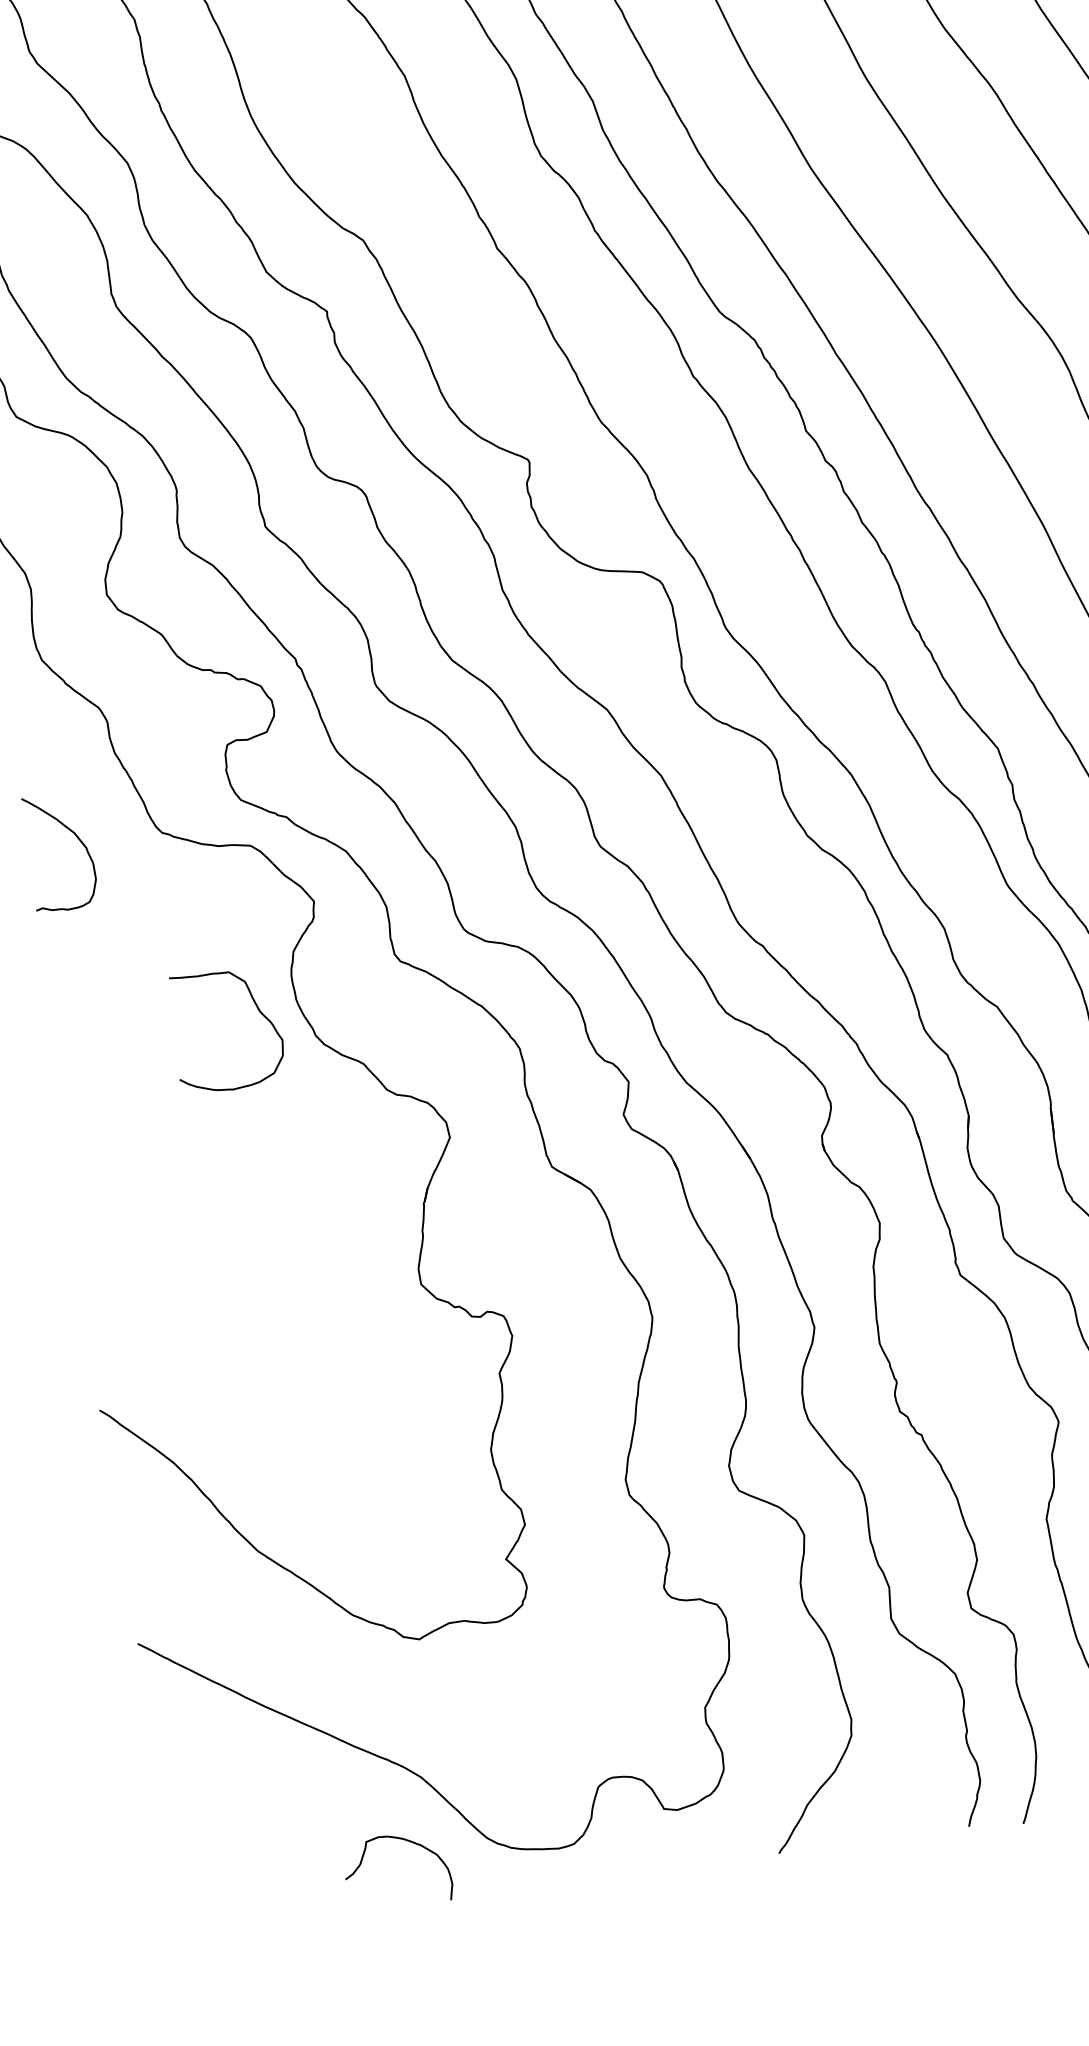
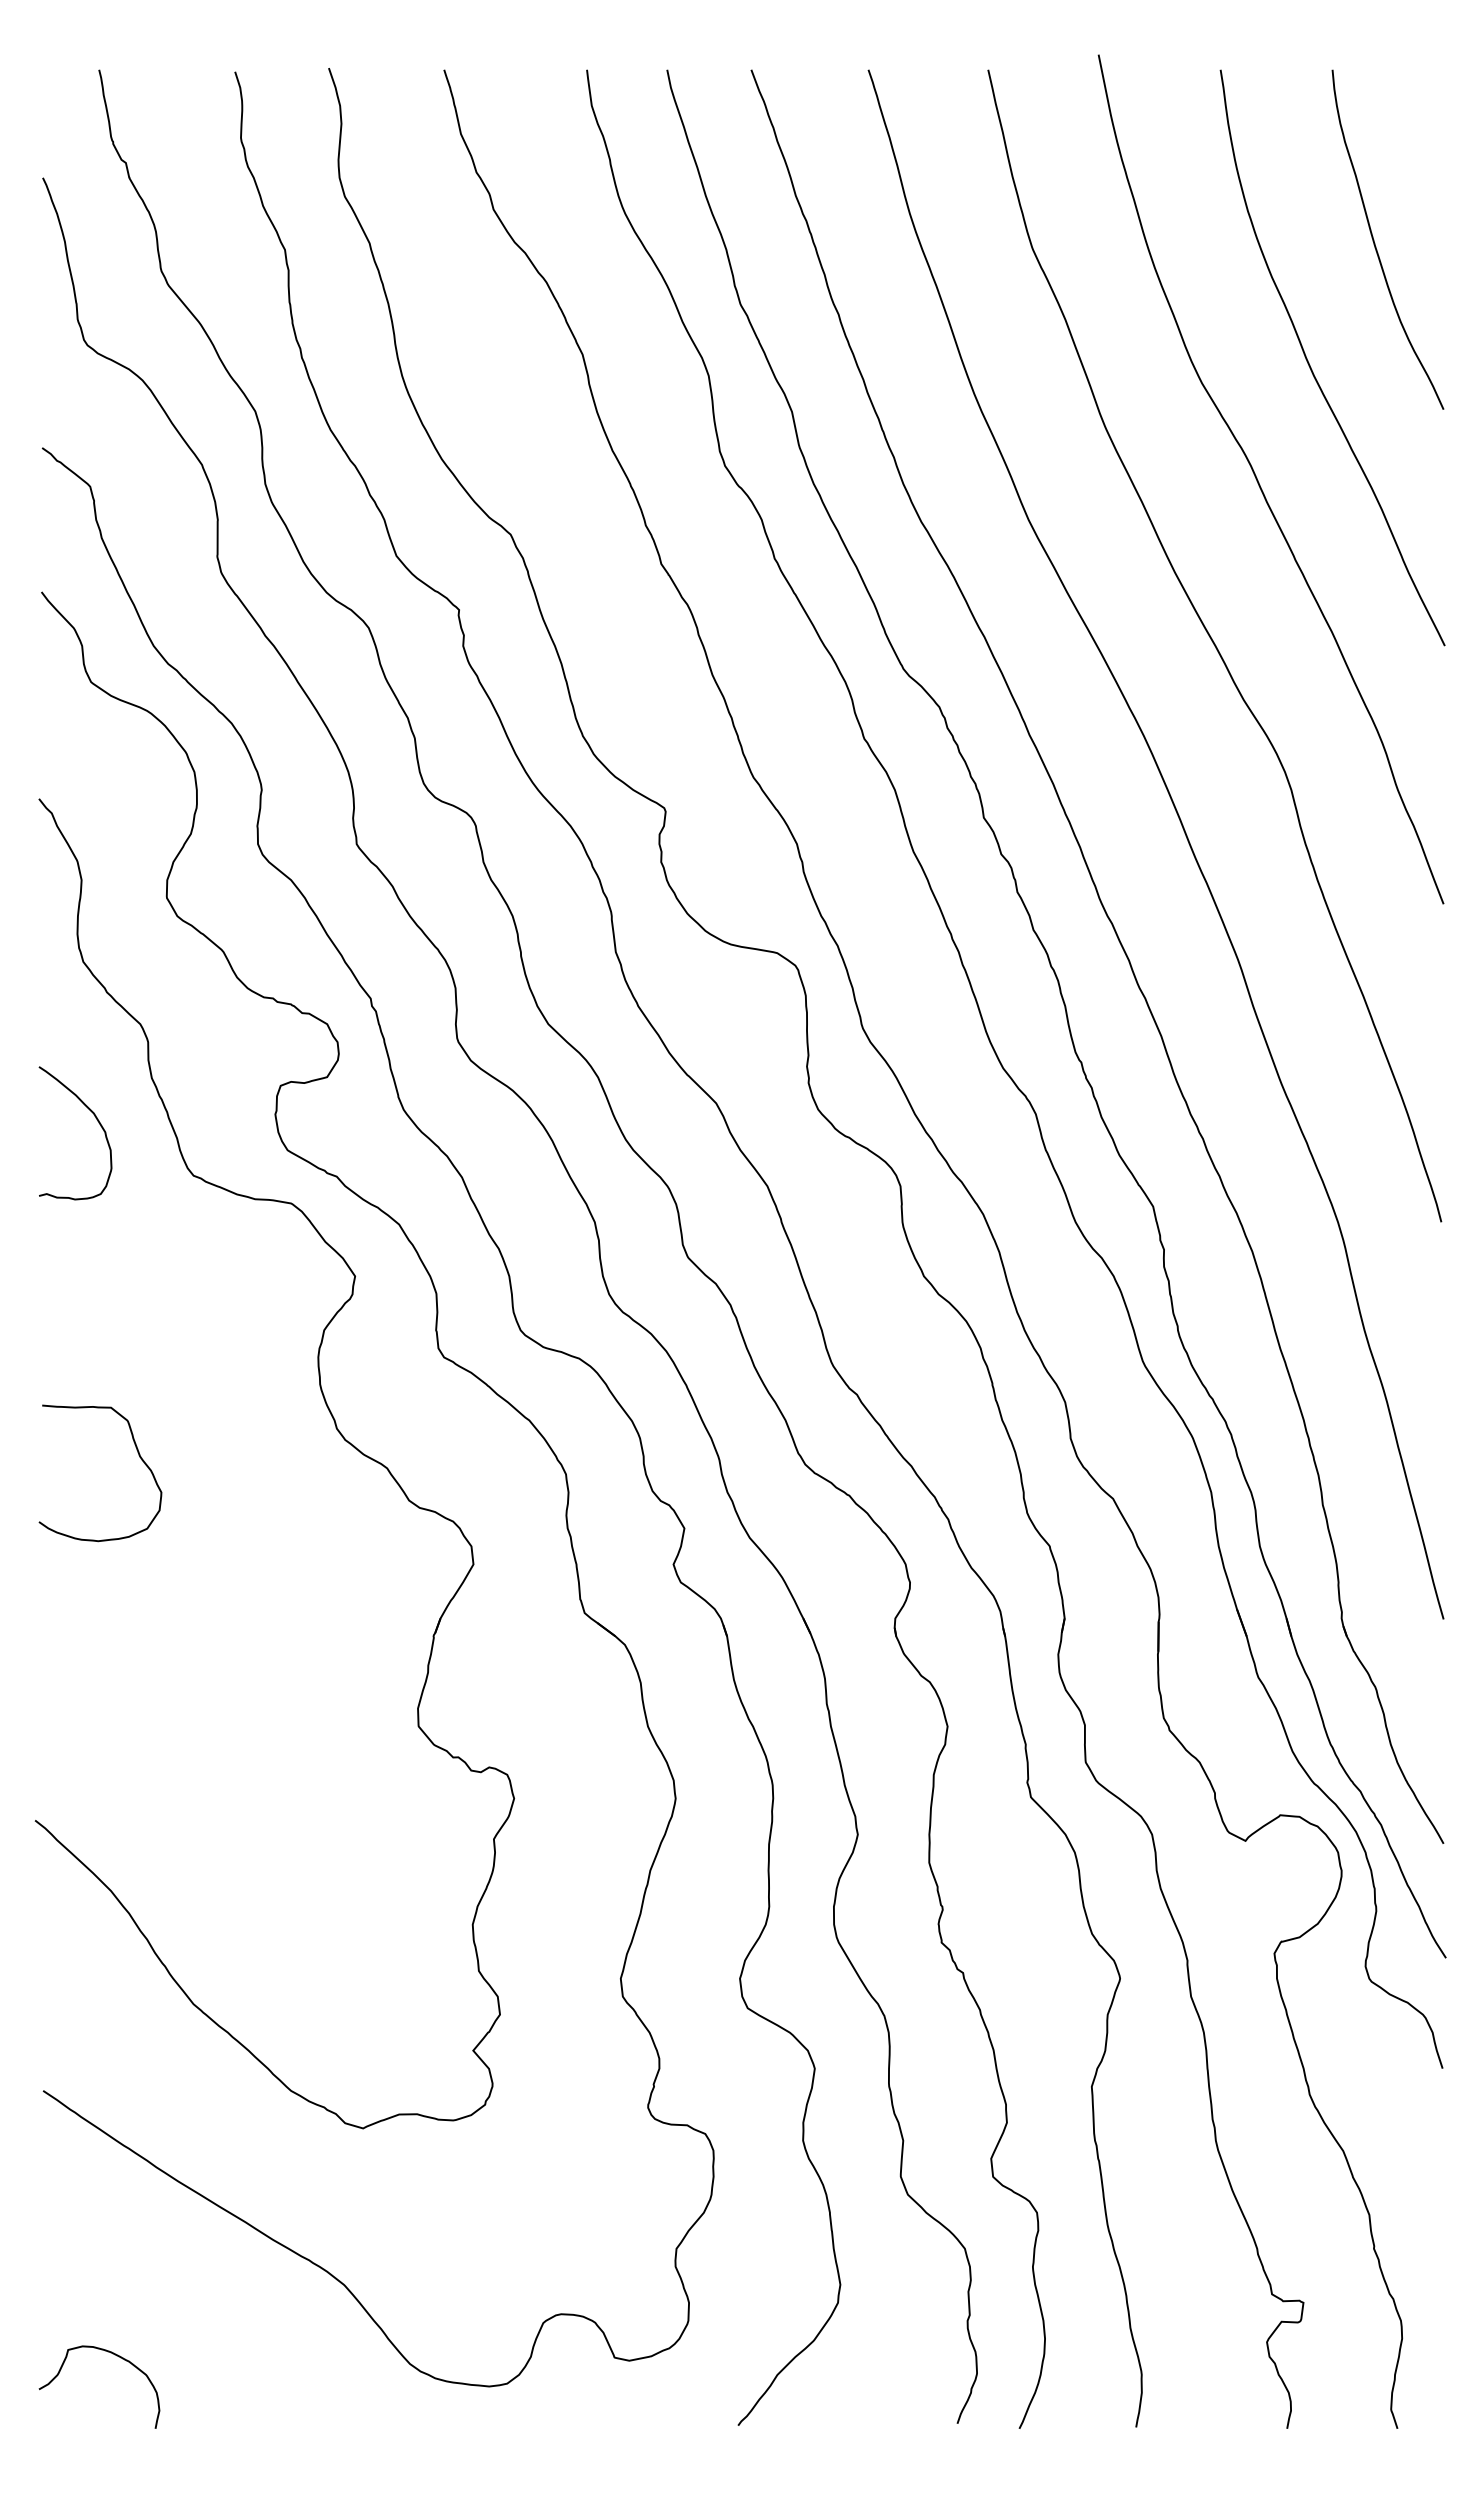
curve: (76, 837) -> (95, 1118), moved
curve: (258, 1010) -> (138, 1455), moved
curve: (403, 1840) -> (110, 2353), moved

